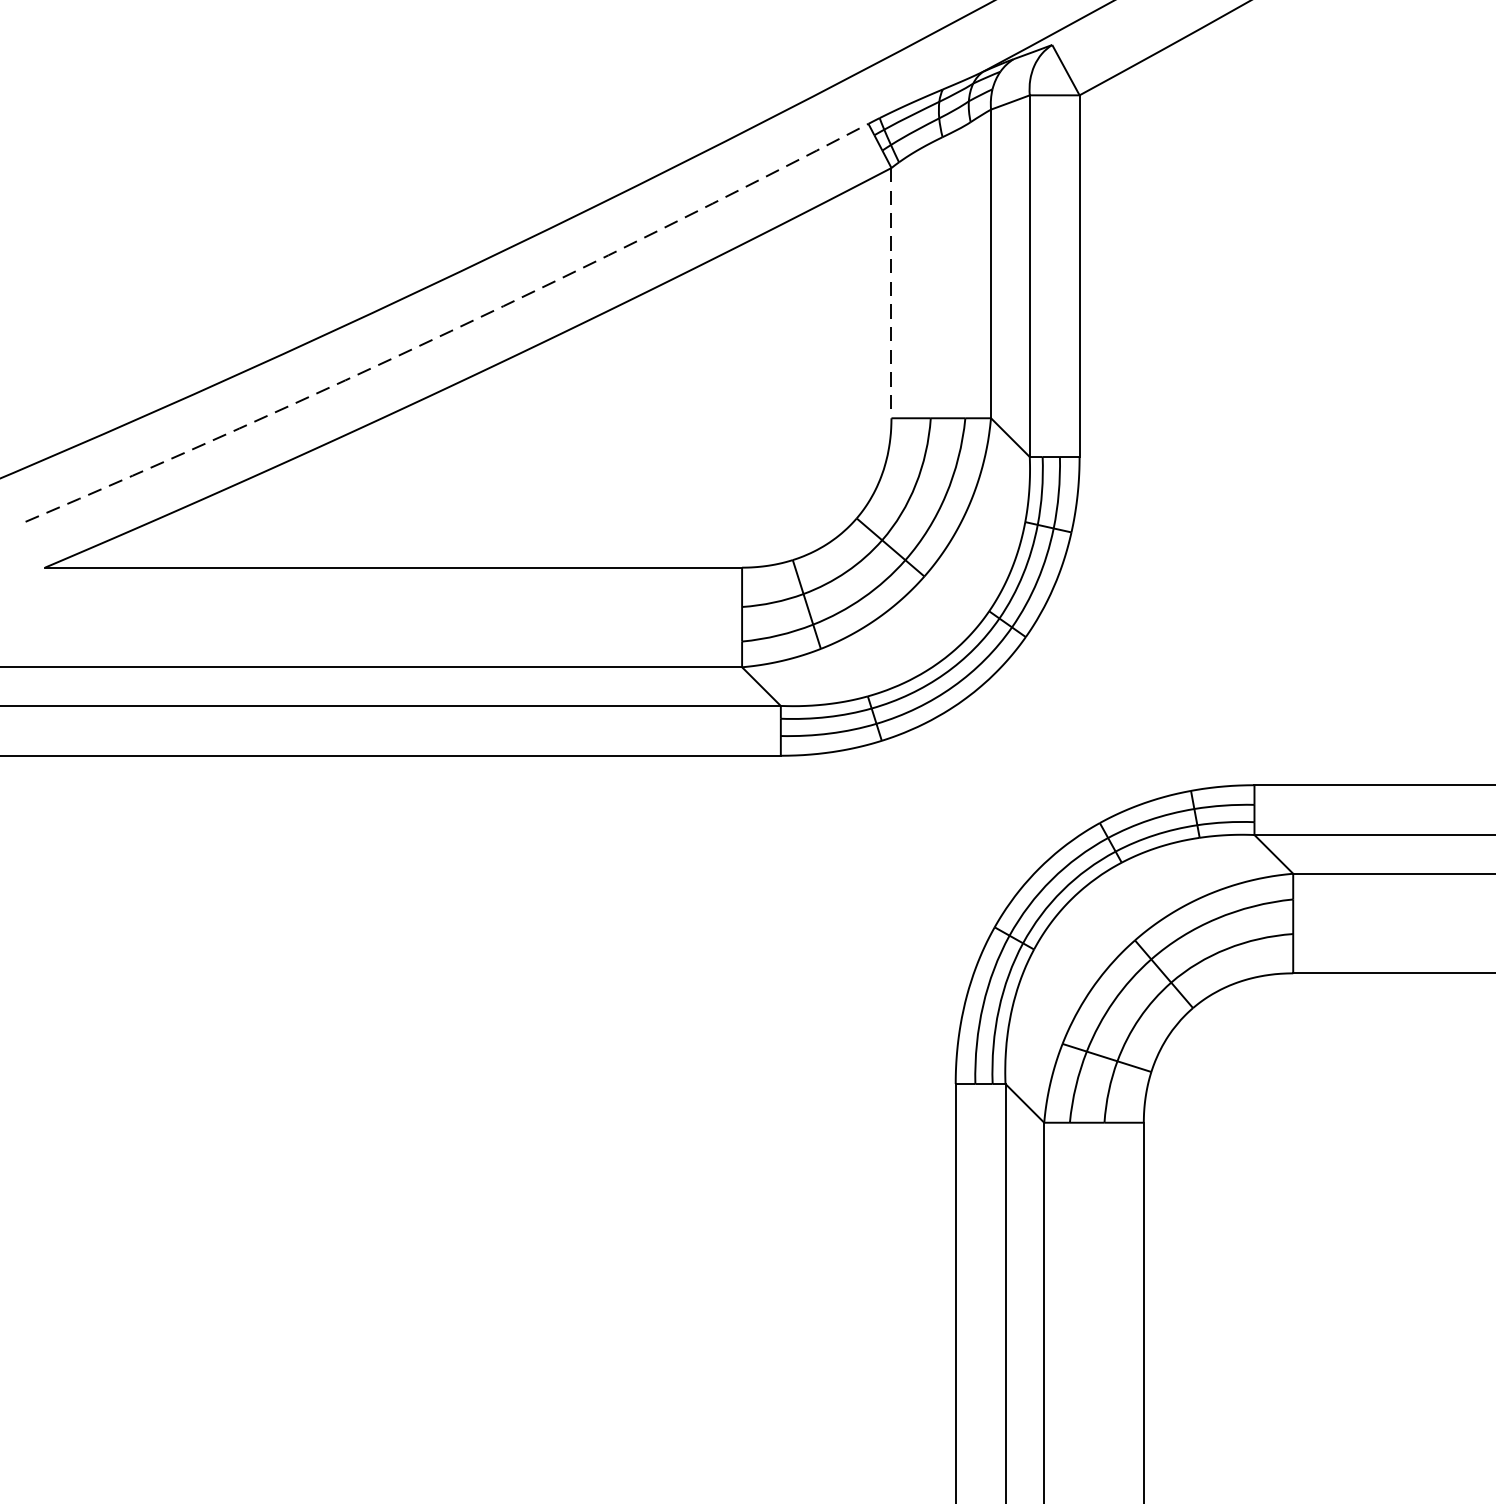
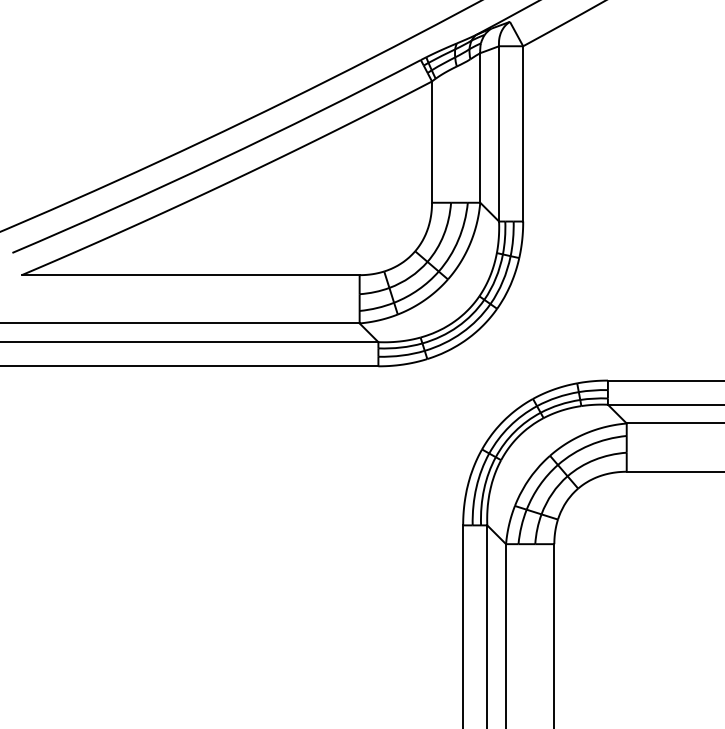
line: (892, 293) -> (432, 142), dashed -> solid
arc: (450, 331) -> (218, 160), dashed -> solid

